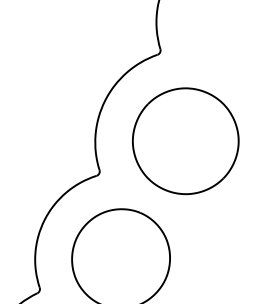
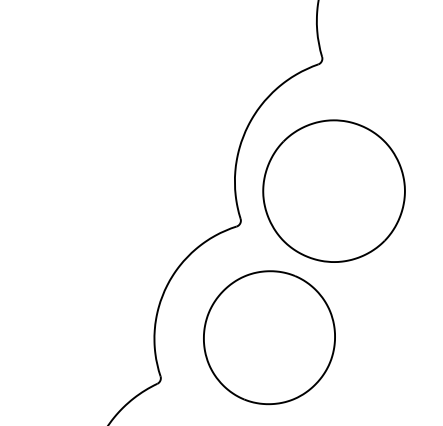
part: (185, 140) -> (333, 190), moved

